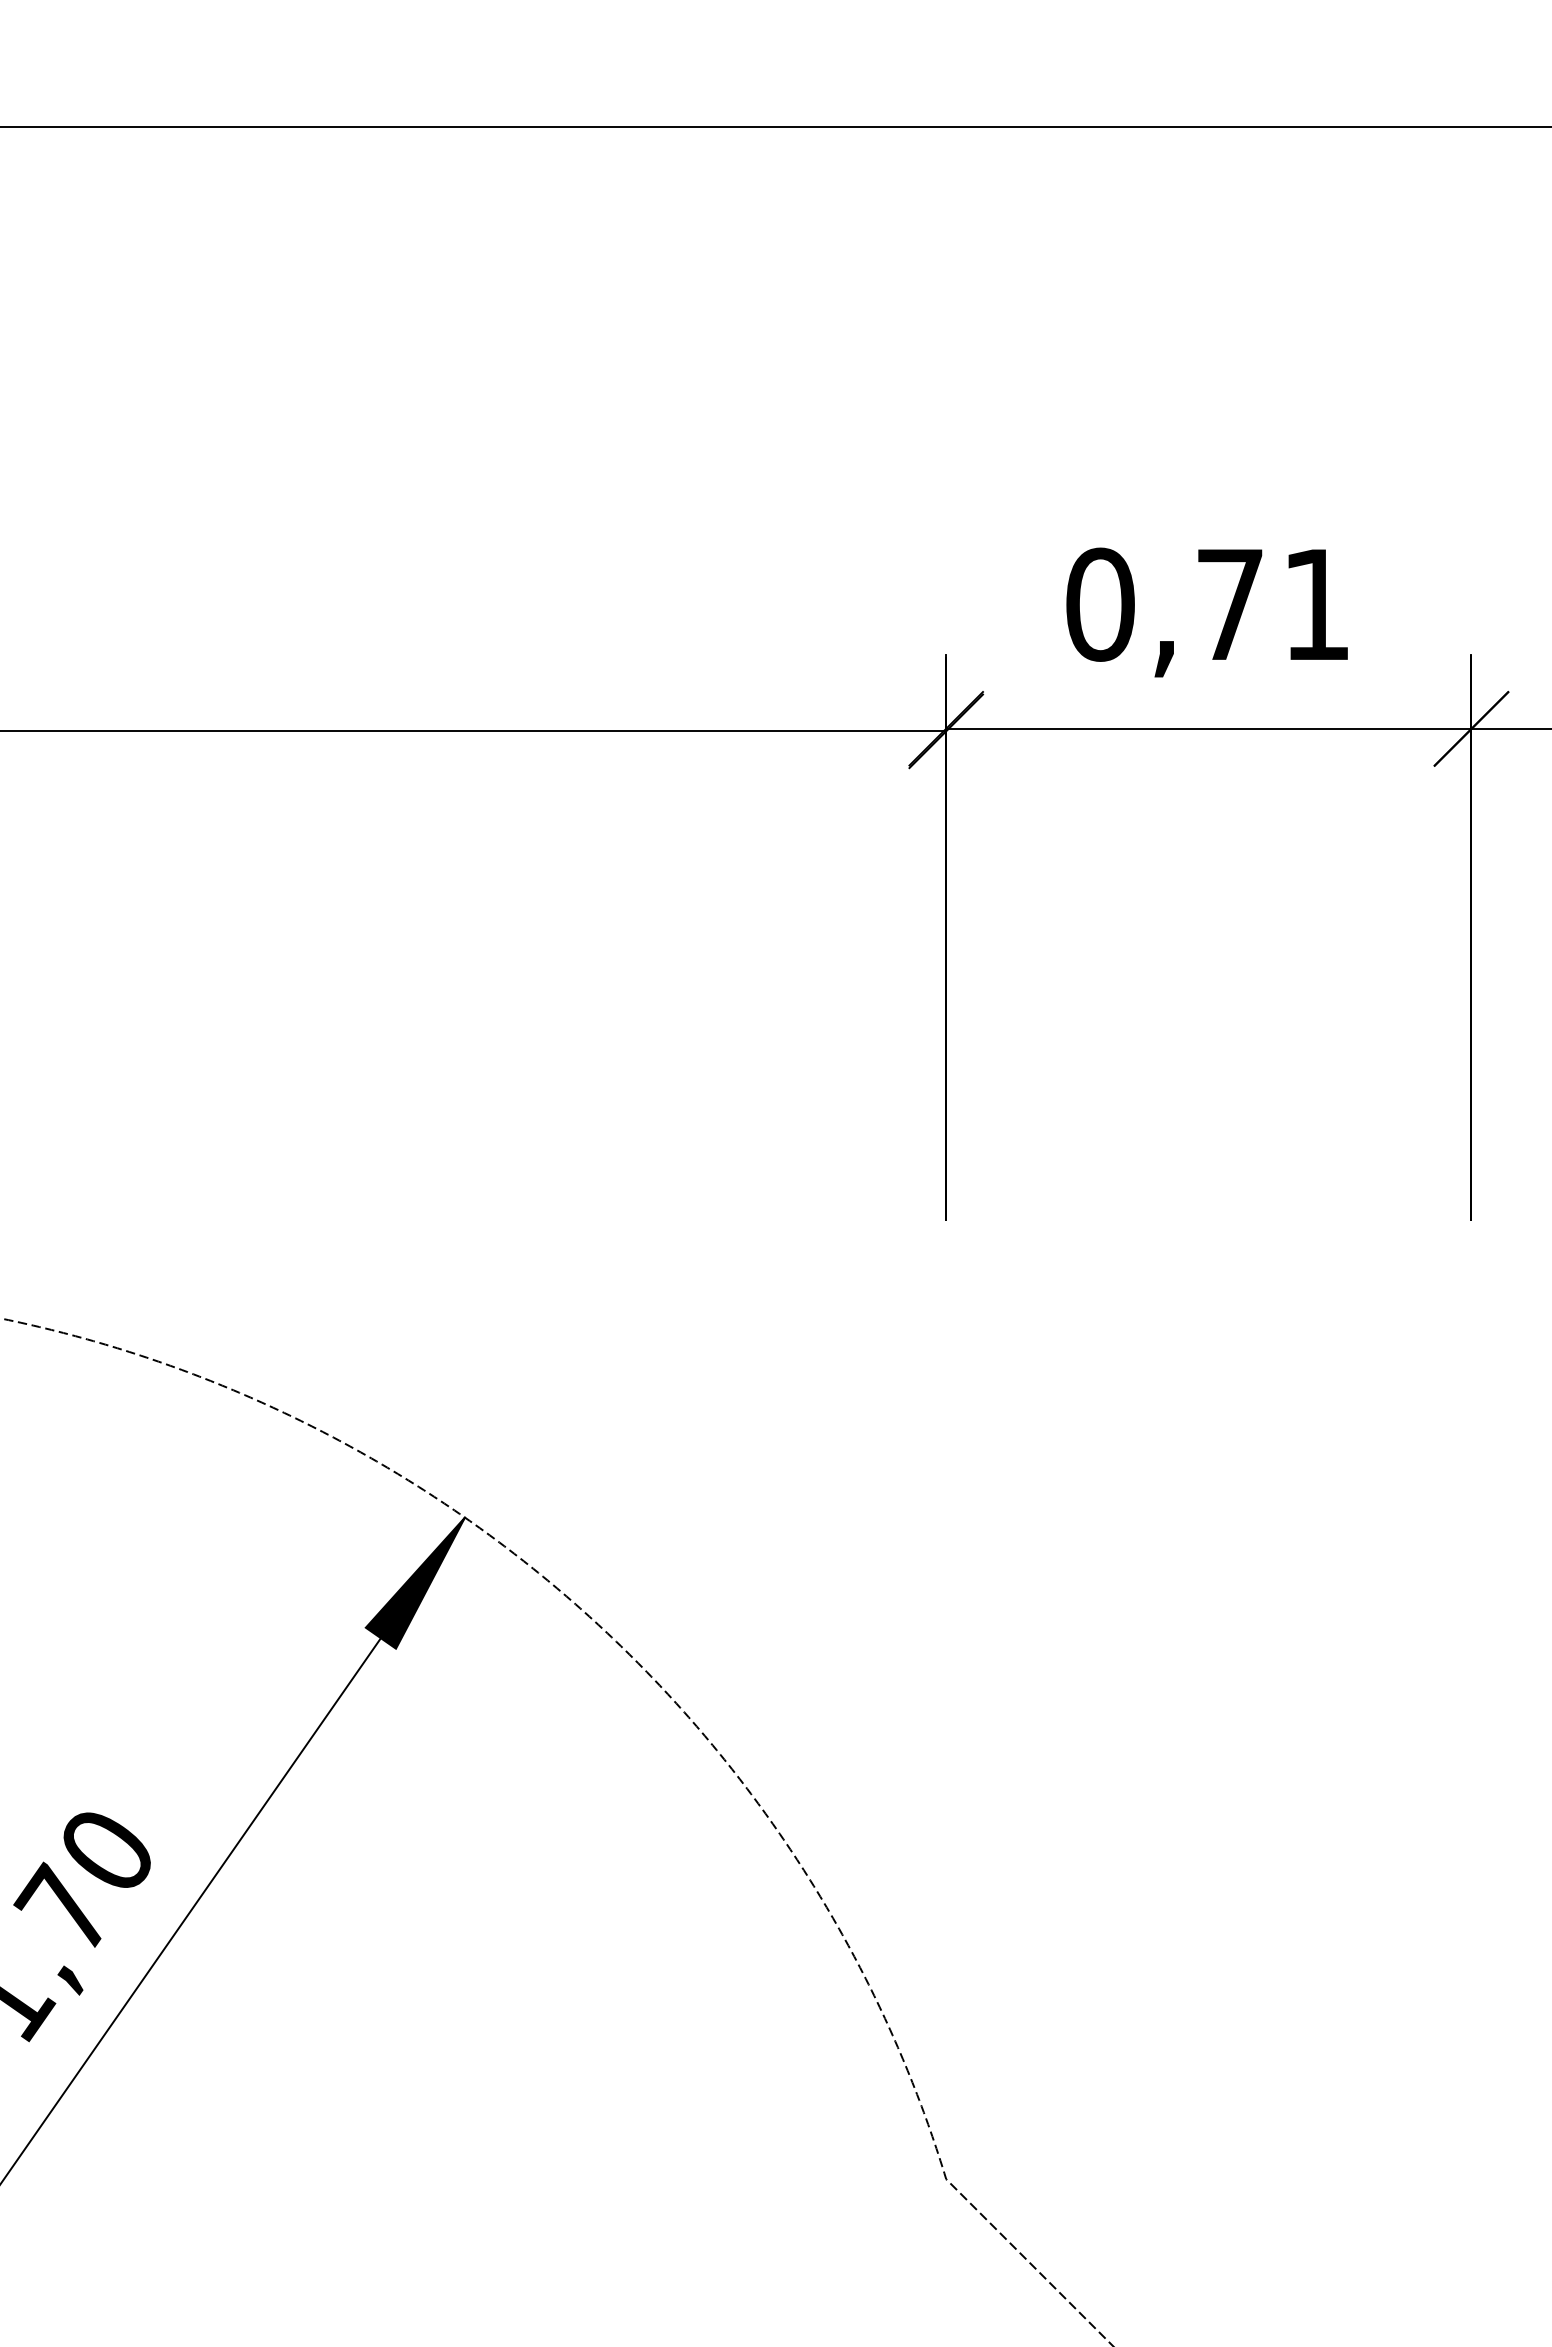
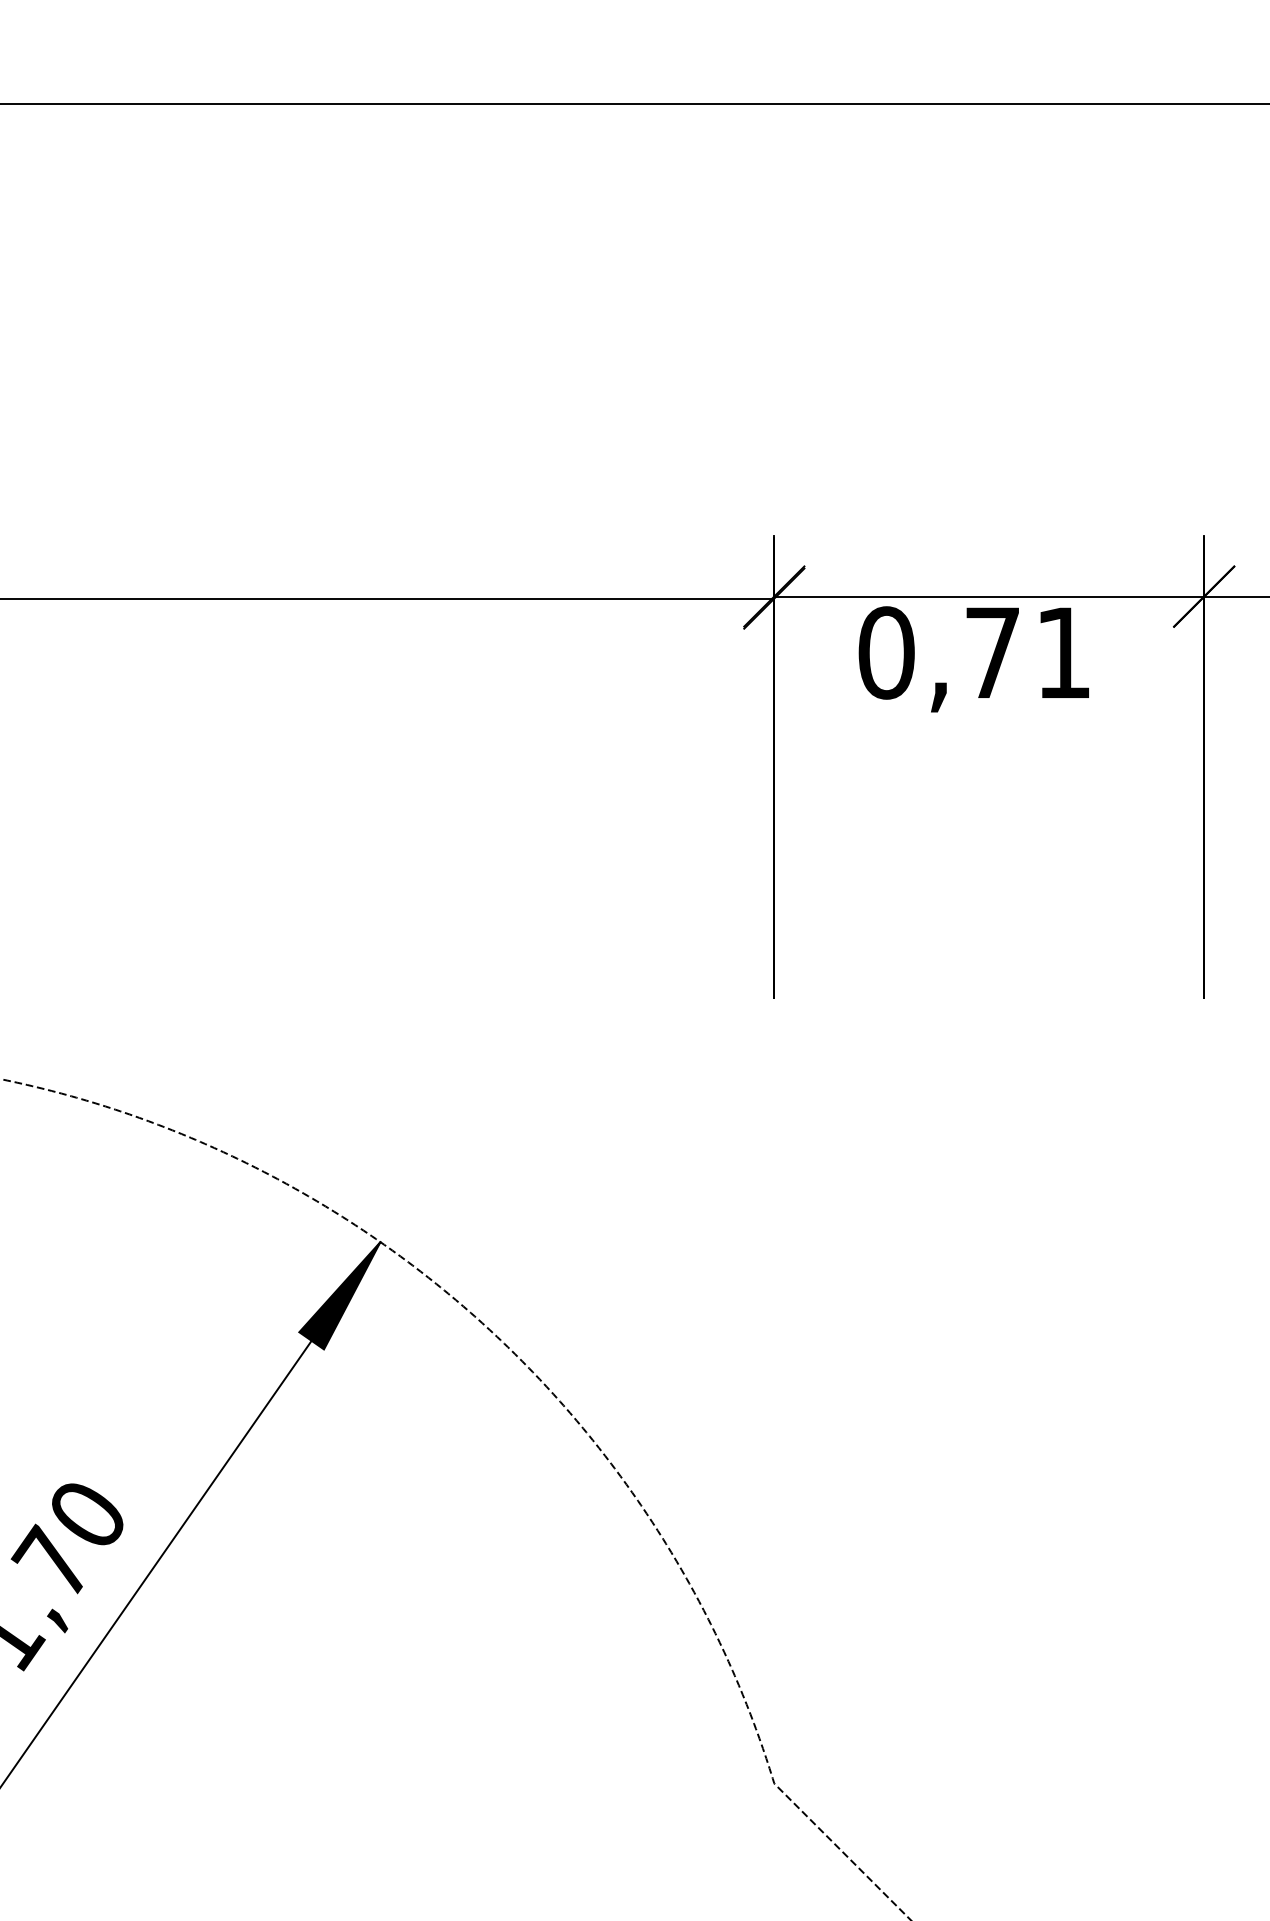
text: (1206, 612) -> (973, 659), moved

